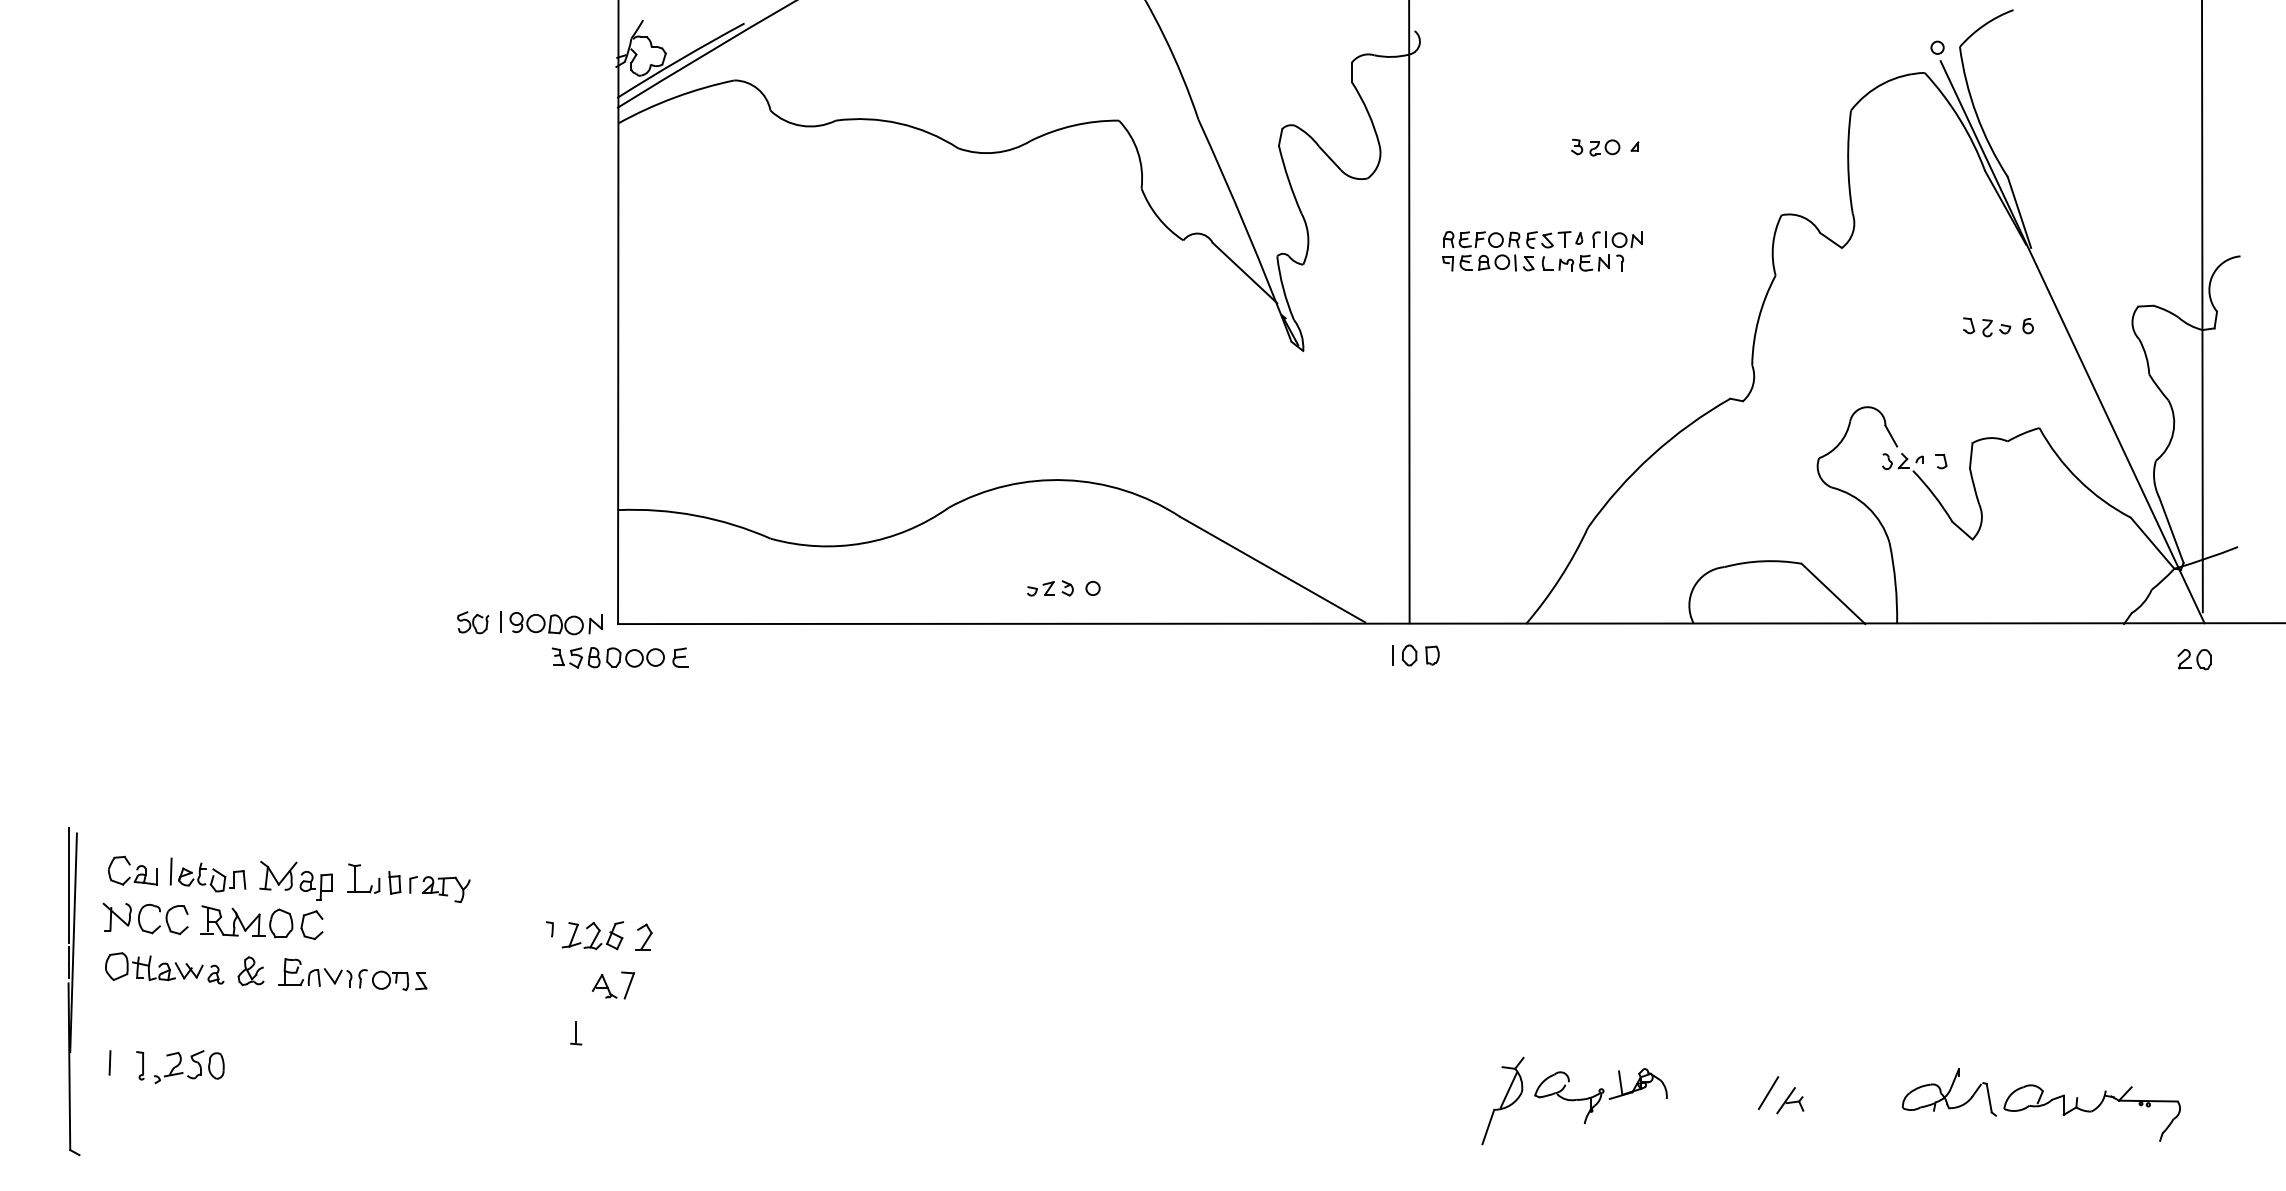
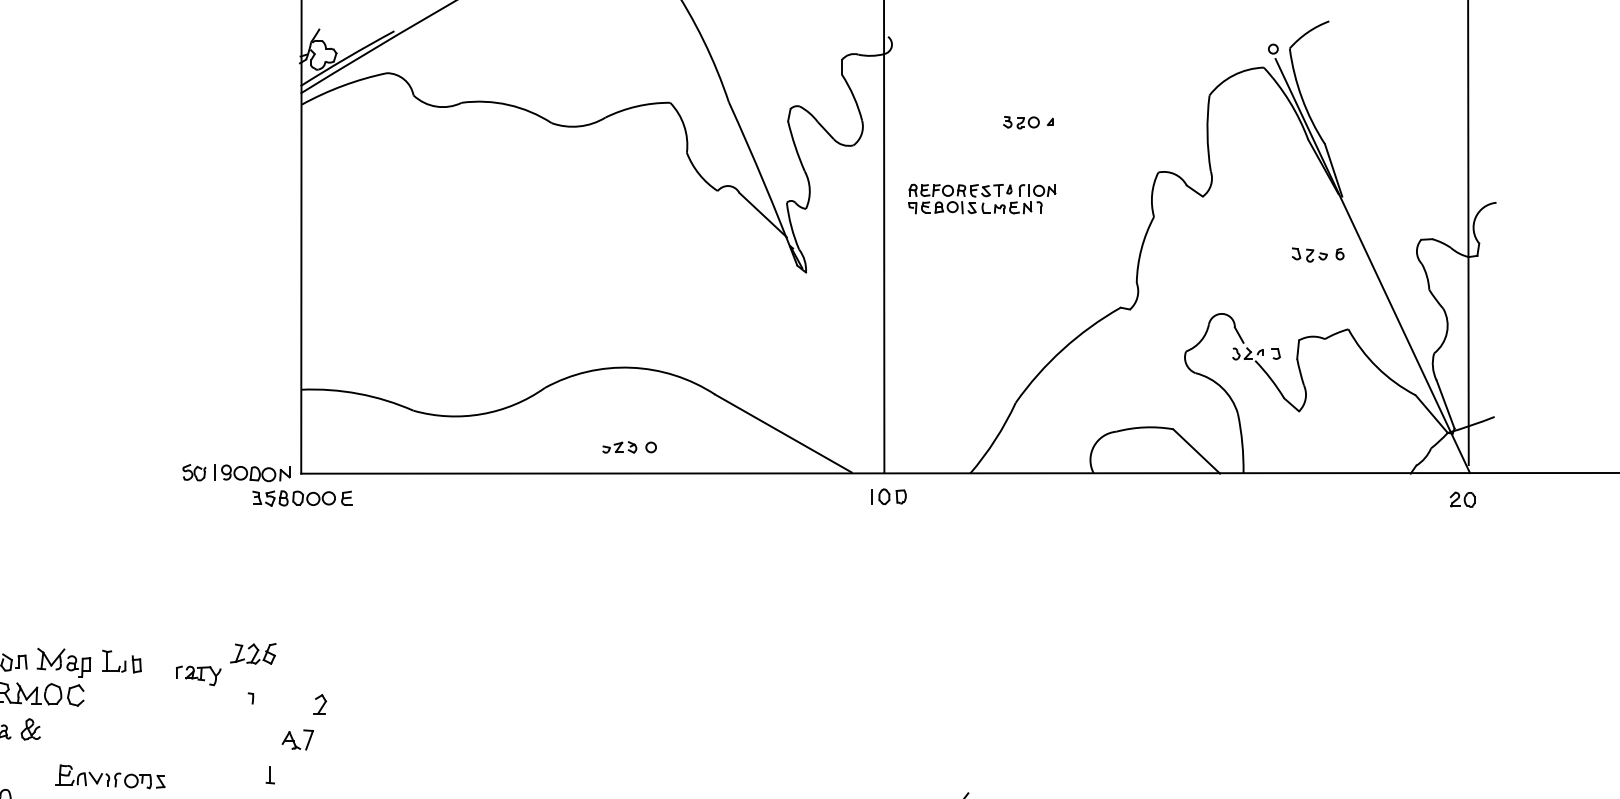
part: (439, 889) -> (198, 675), moved
part: (592, 935) -> (252, 653), moved
part: (352, 974) -> (110, 776), moved

